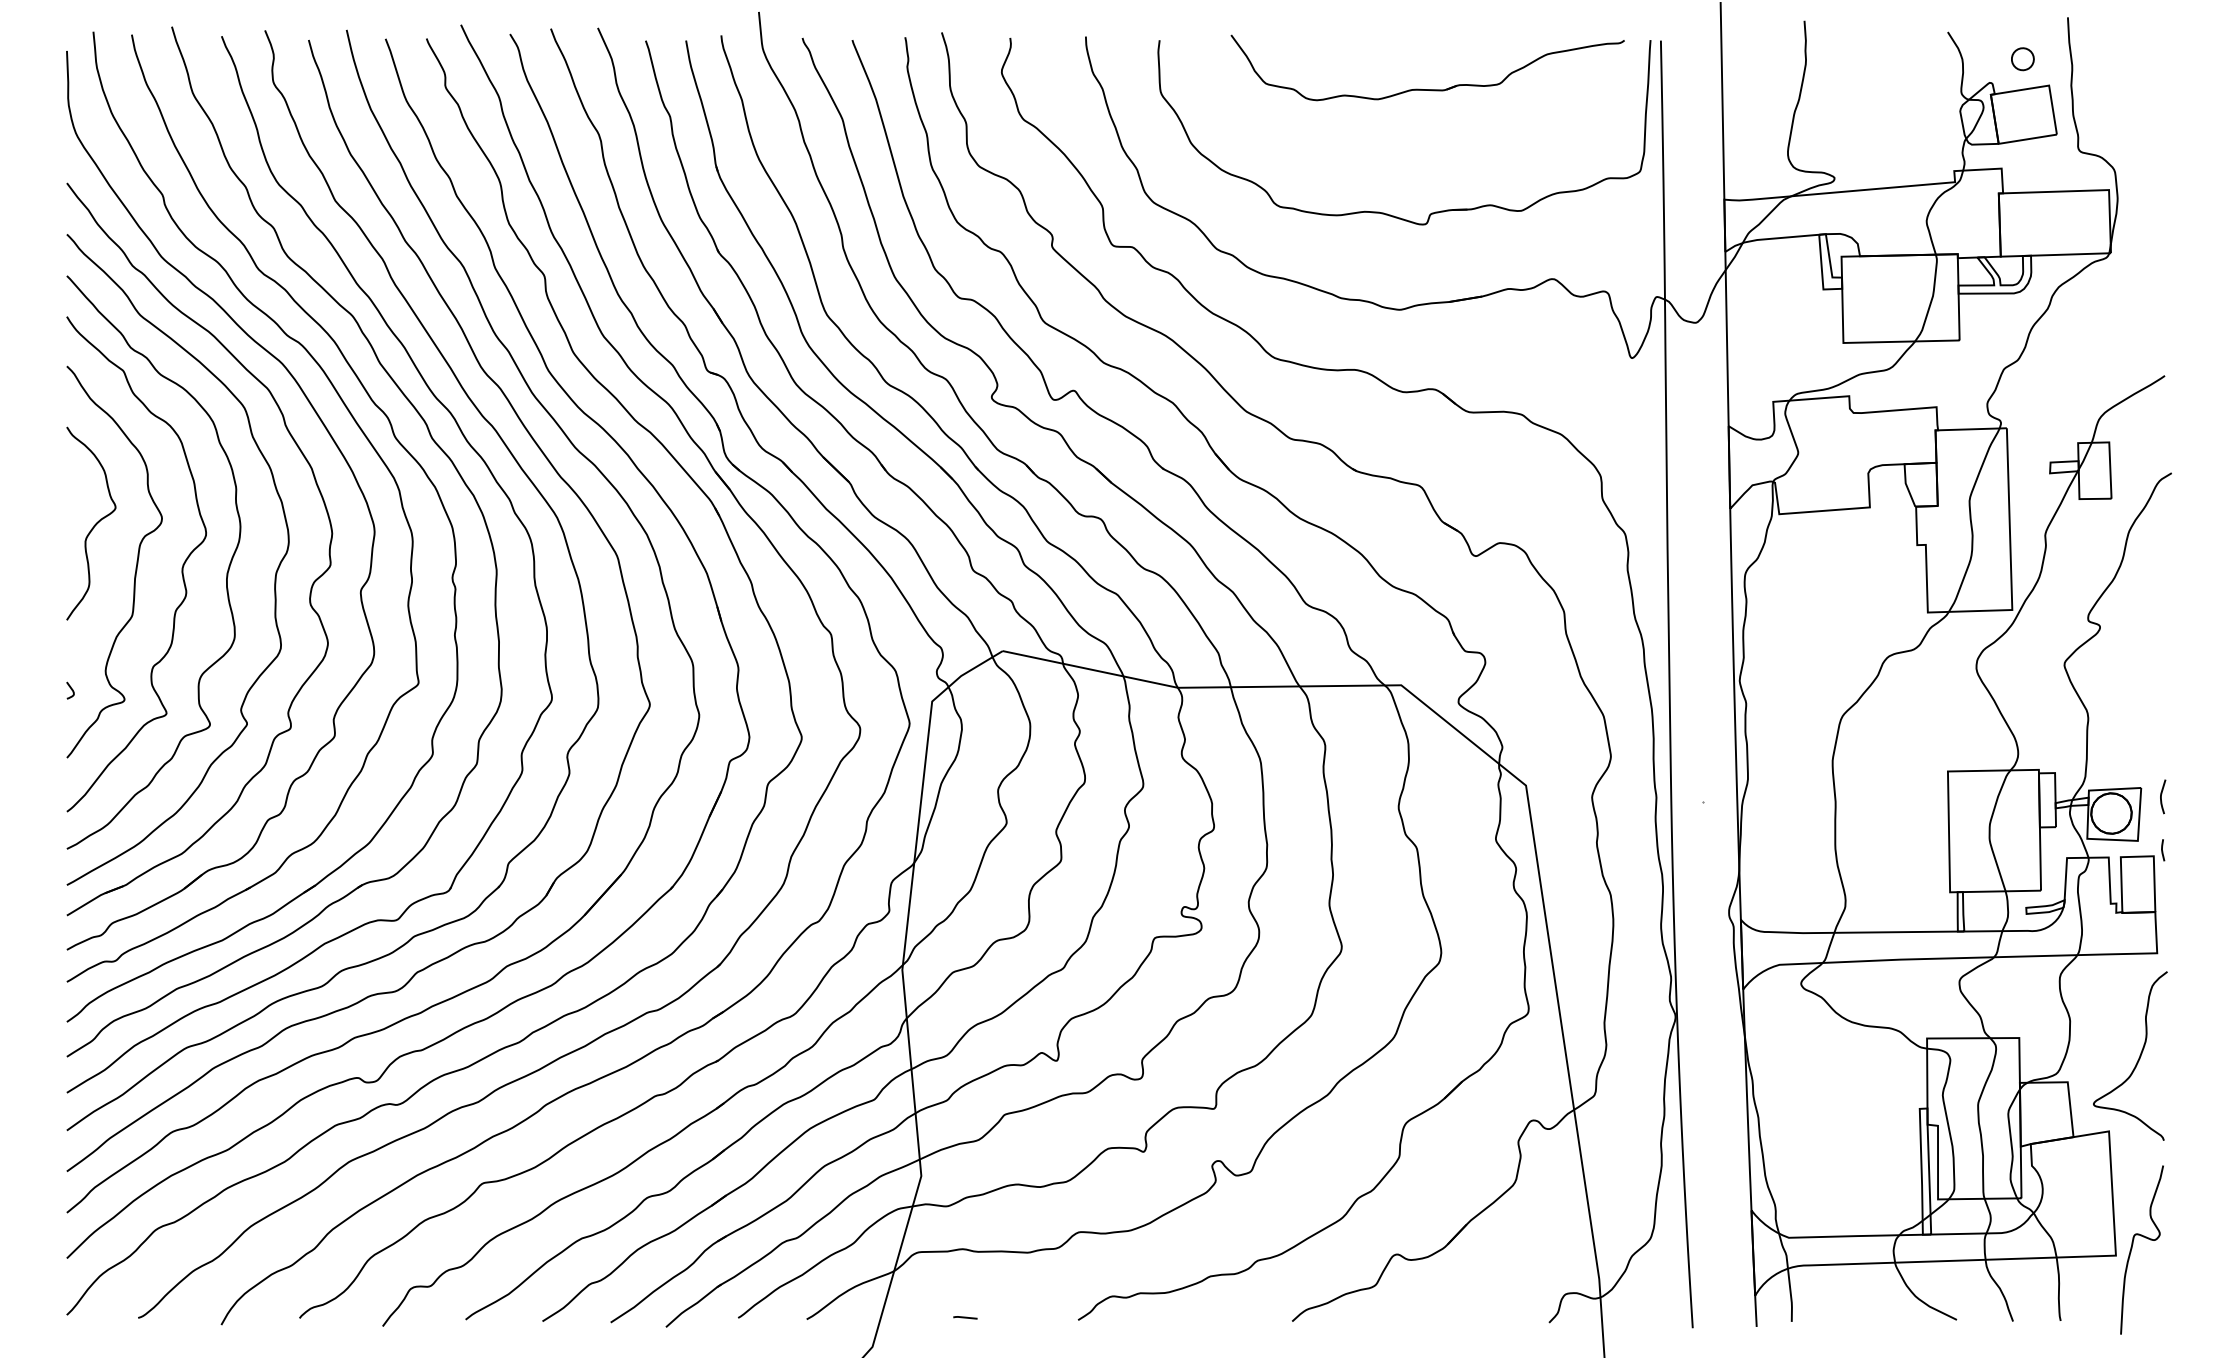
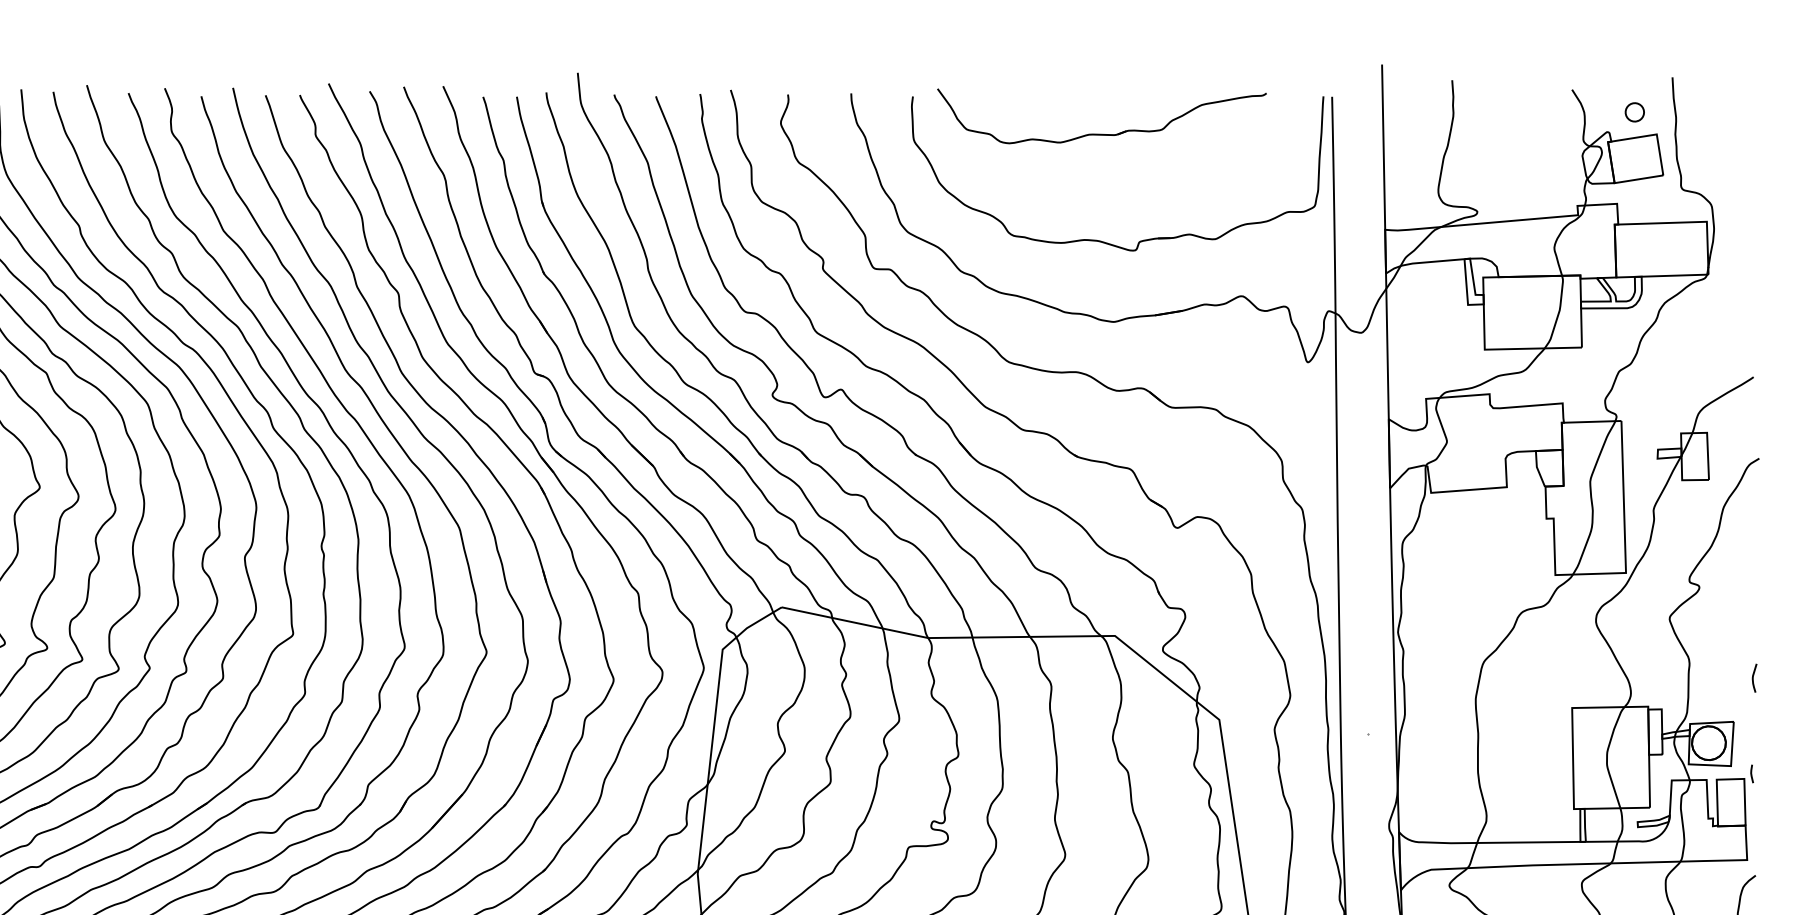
part: (1427, 89) -> (1101, 134), moved
curve: (2161, 796) -> (1753, 677), moved

